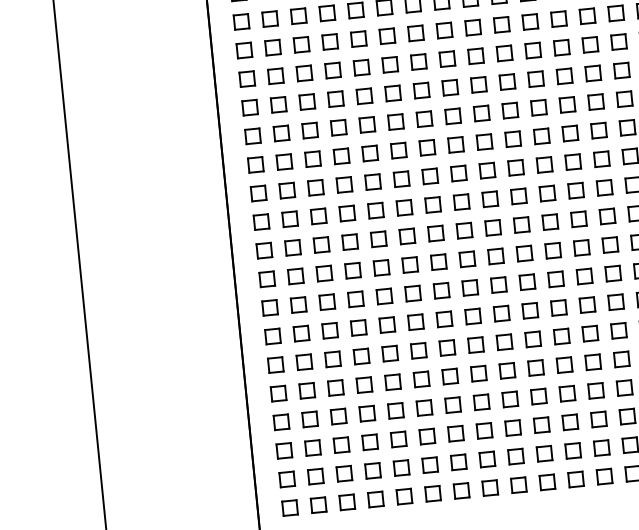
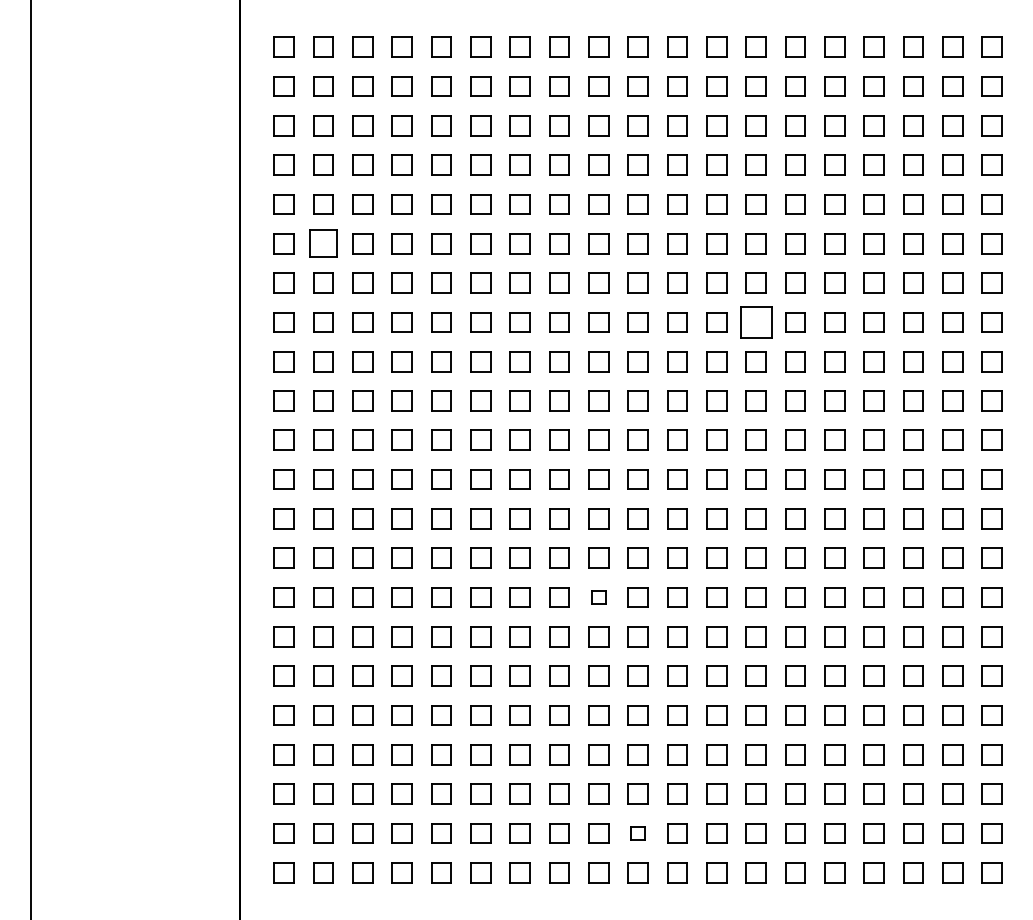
part: (272, 47) -> (323, 243), size x1.4
part: (592, 73) -> (755, 322), size x1.6
part: (498, 284) -> (598, 597), size x0.7
part: (544, 453) -> (637, 833), size x0.7

